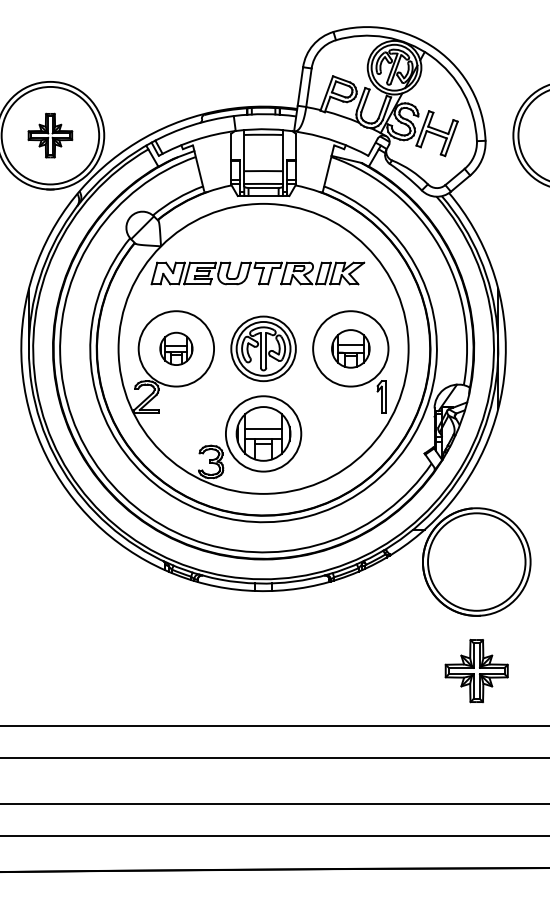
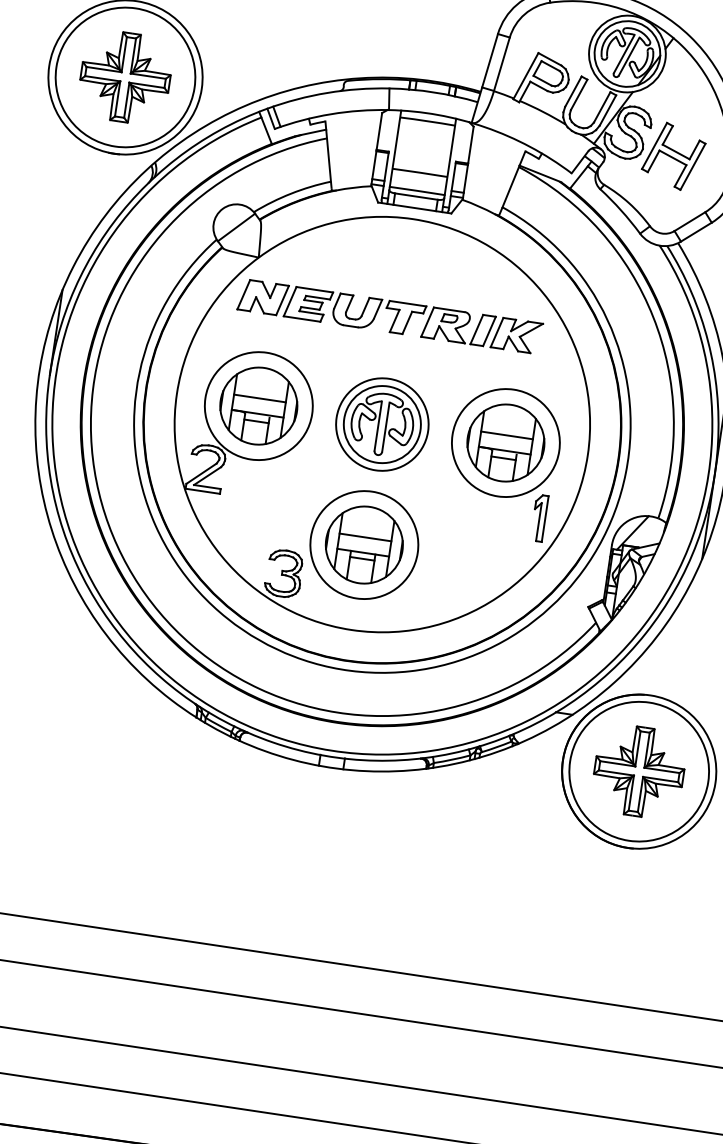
part: (50, 135) -> (125, 77), size x1.43
part: (176, 348) -> (259, 405), size x1.67
part: (350, 348) -> (505, 442), size x1.43
part: (476, 671) -> (638, 772), moved

